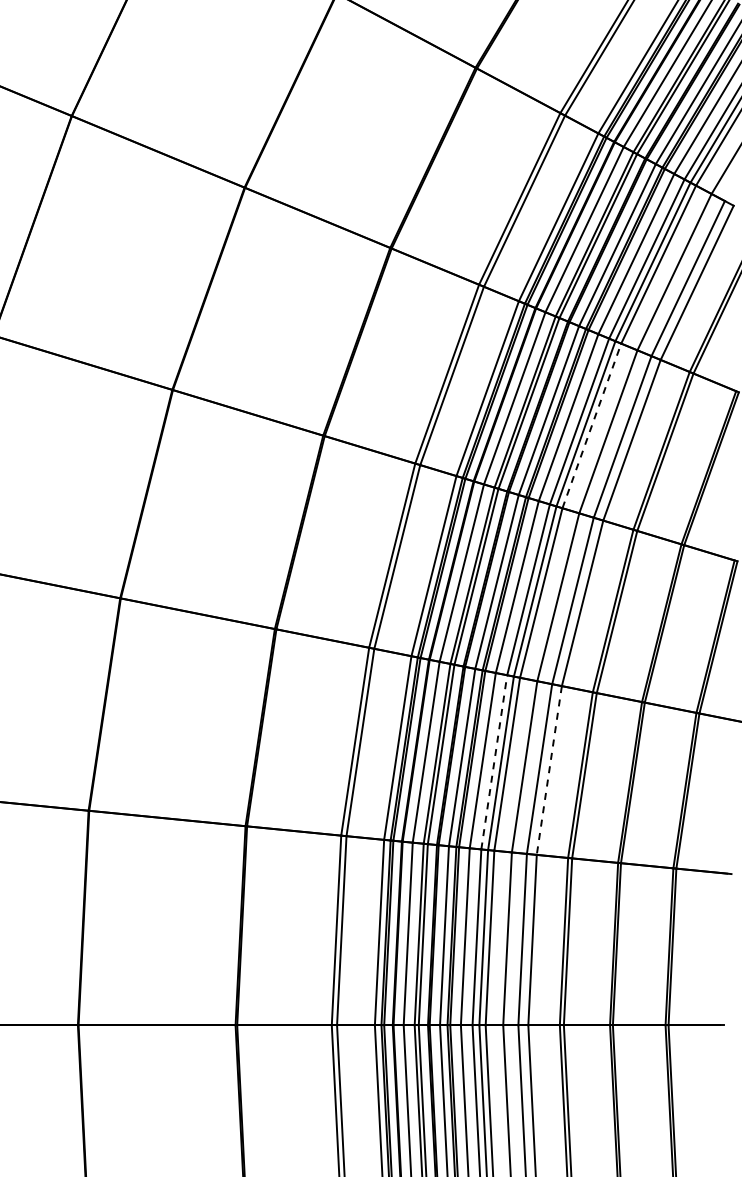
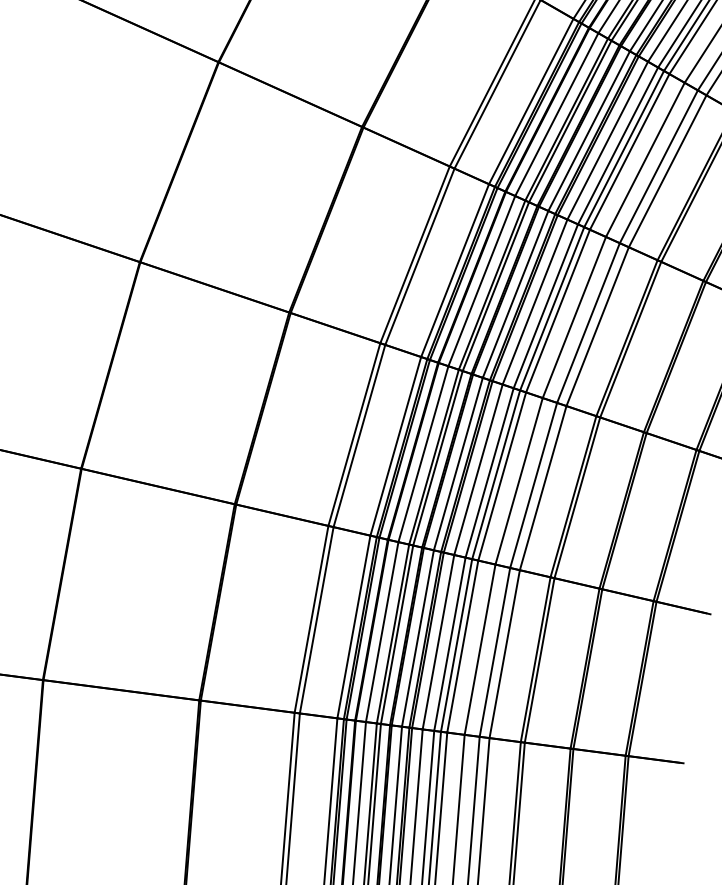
line: (592, 425) -> (630, 151), dashed -> solid
line: (494, 761) -> (489, 472), dashed -> solid
line: (549, 771) -> (543, 489), dashed -> solid

